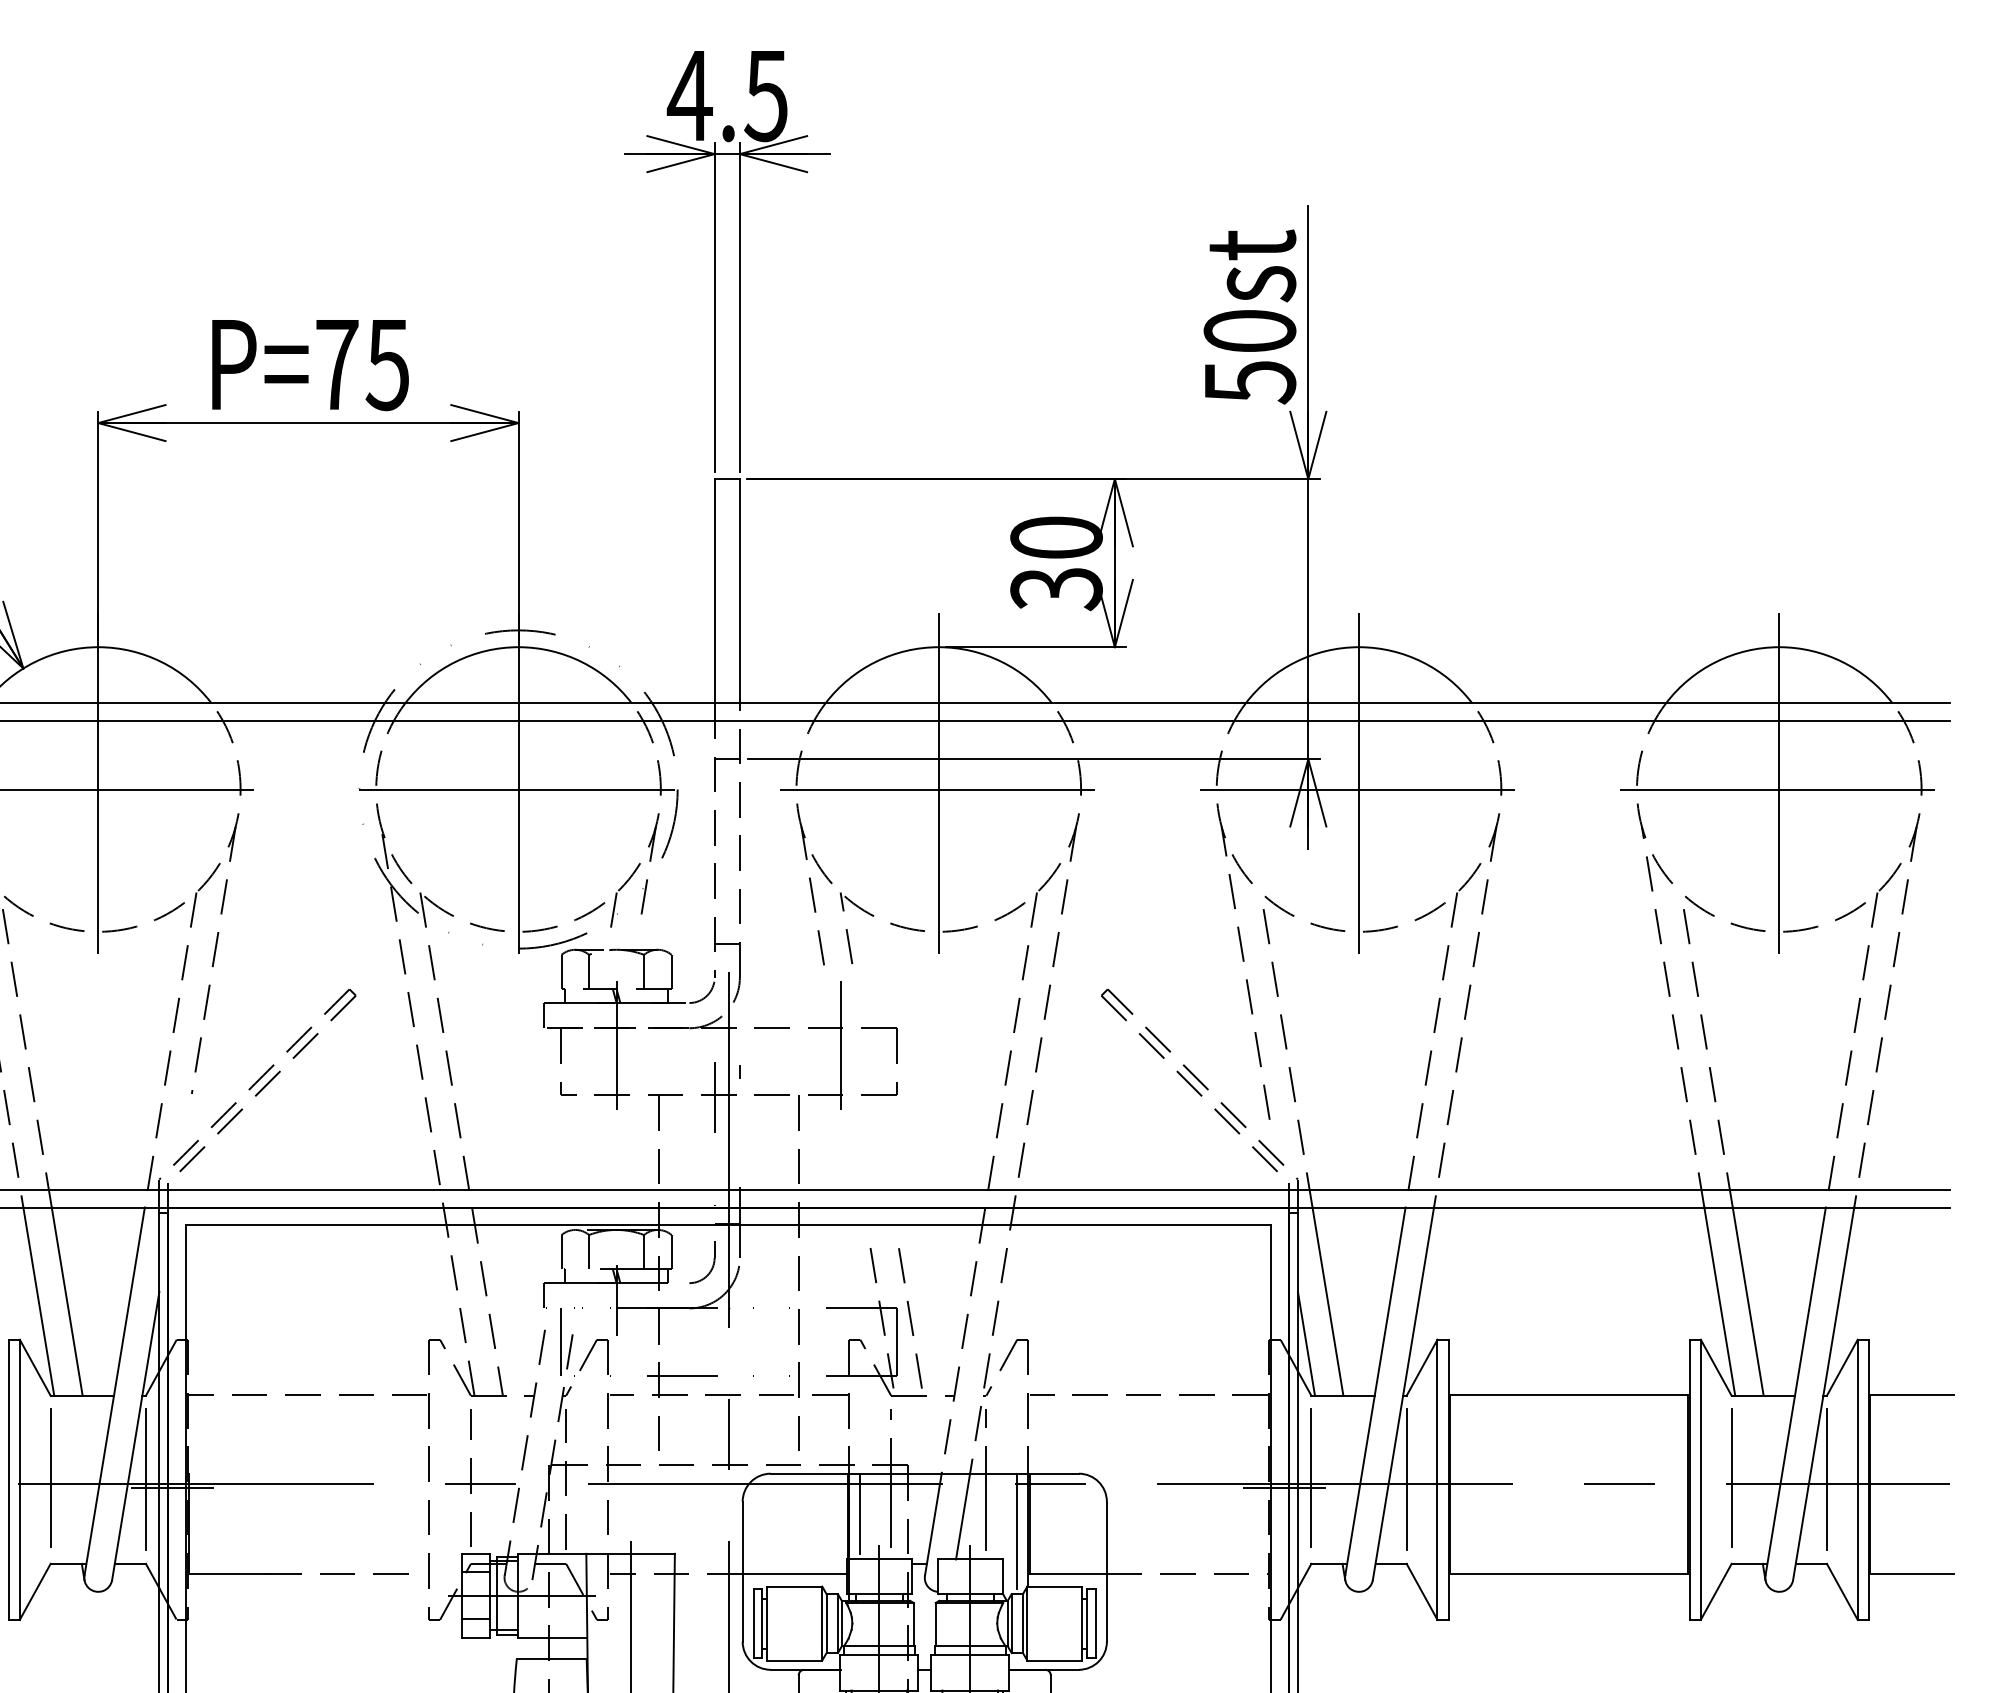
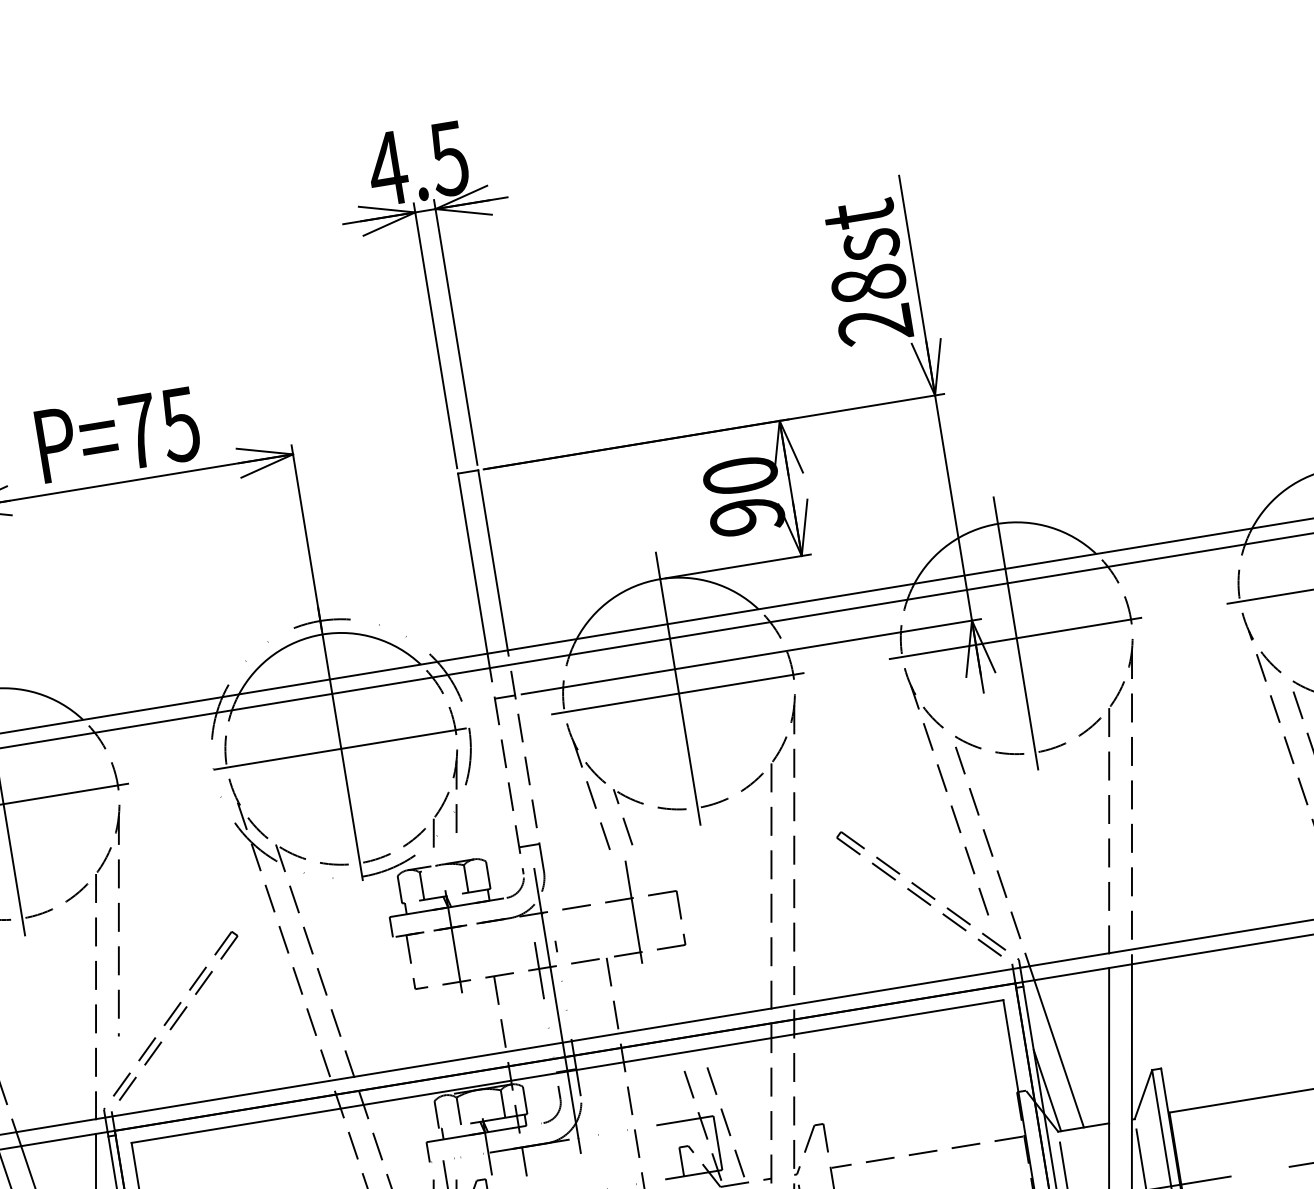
text: (1249, 356) -> (871, 304), 50st -> 28st
text: (1056, 589) -> (747, 517), 30 -> 90

